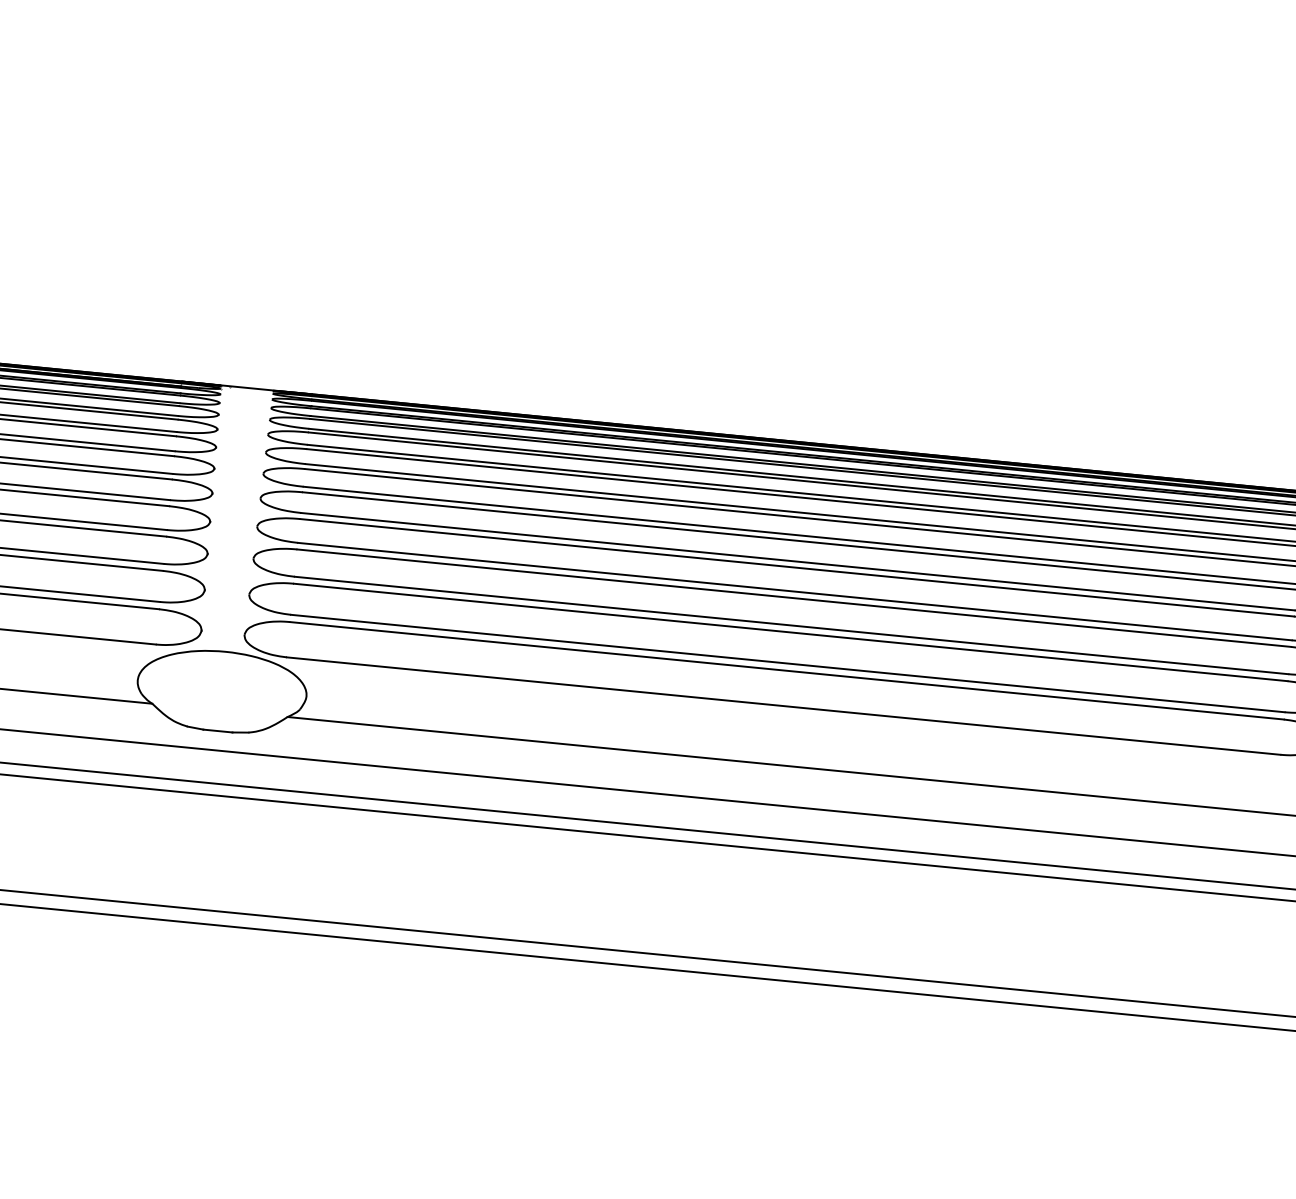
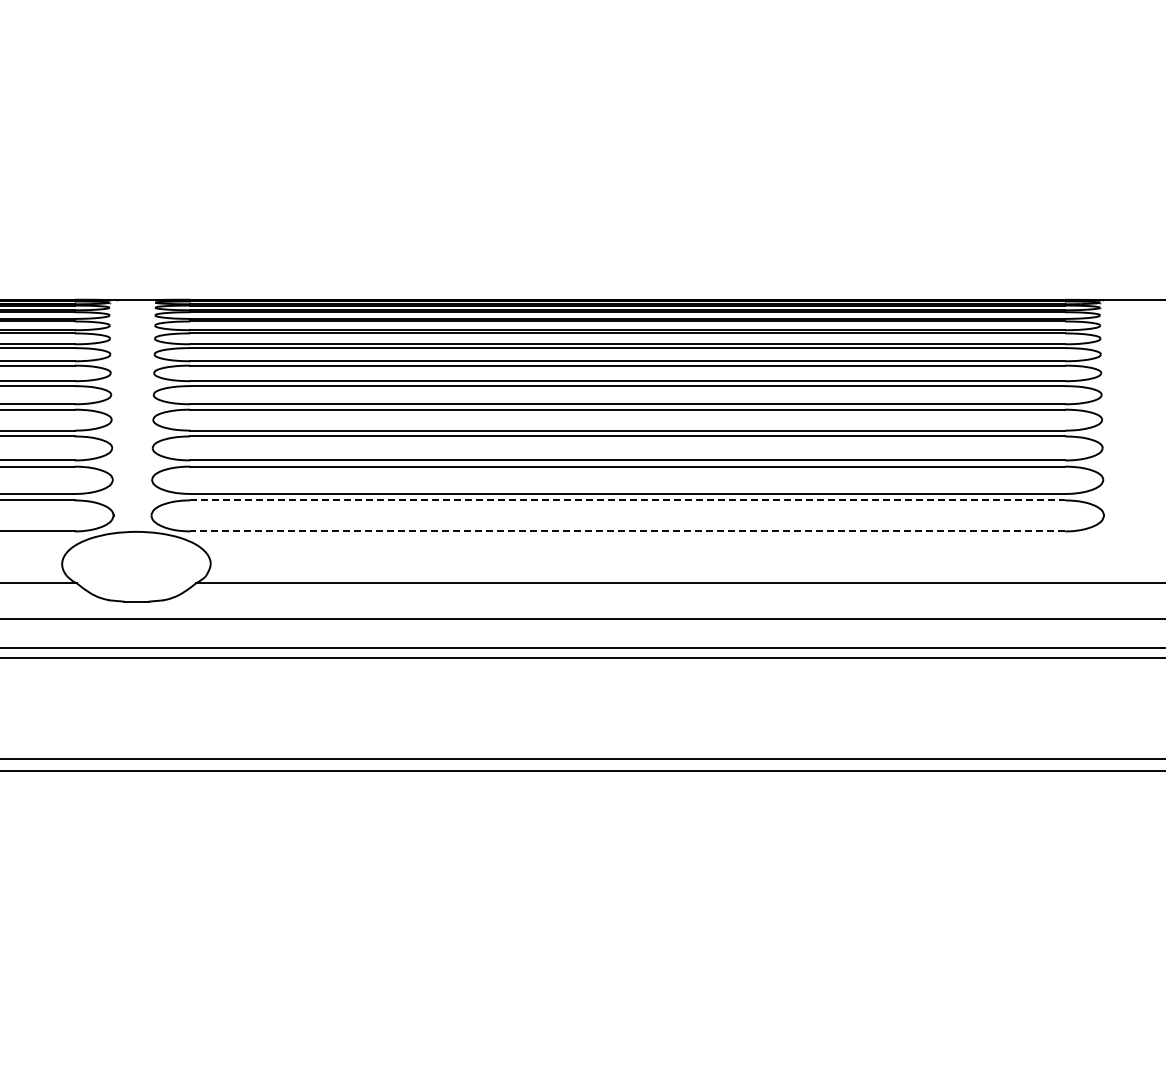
line: (787, 671) -> (628, 500), solid -> dashed
line: (783, 706) -> (627, 531), solid -> dashed

